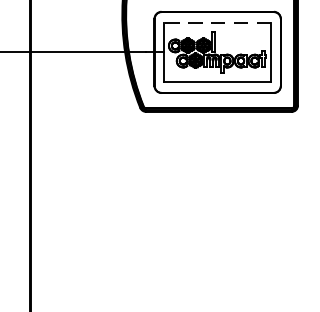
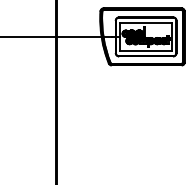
line: (218, 22) -> (146, 22), dashed -> solid

